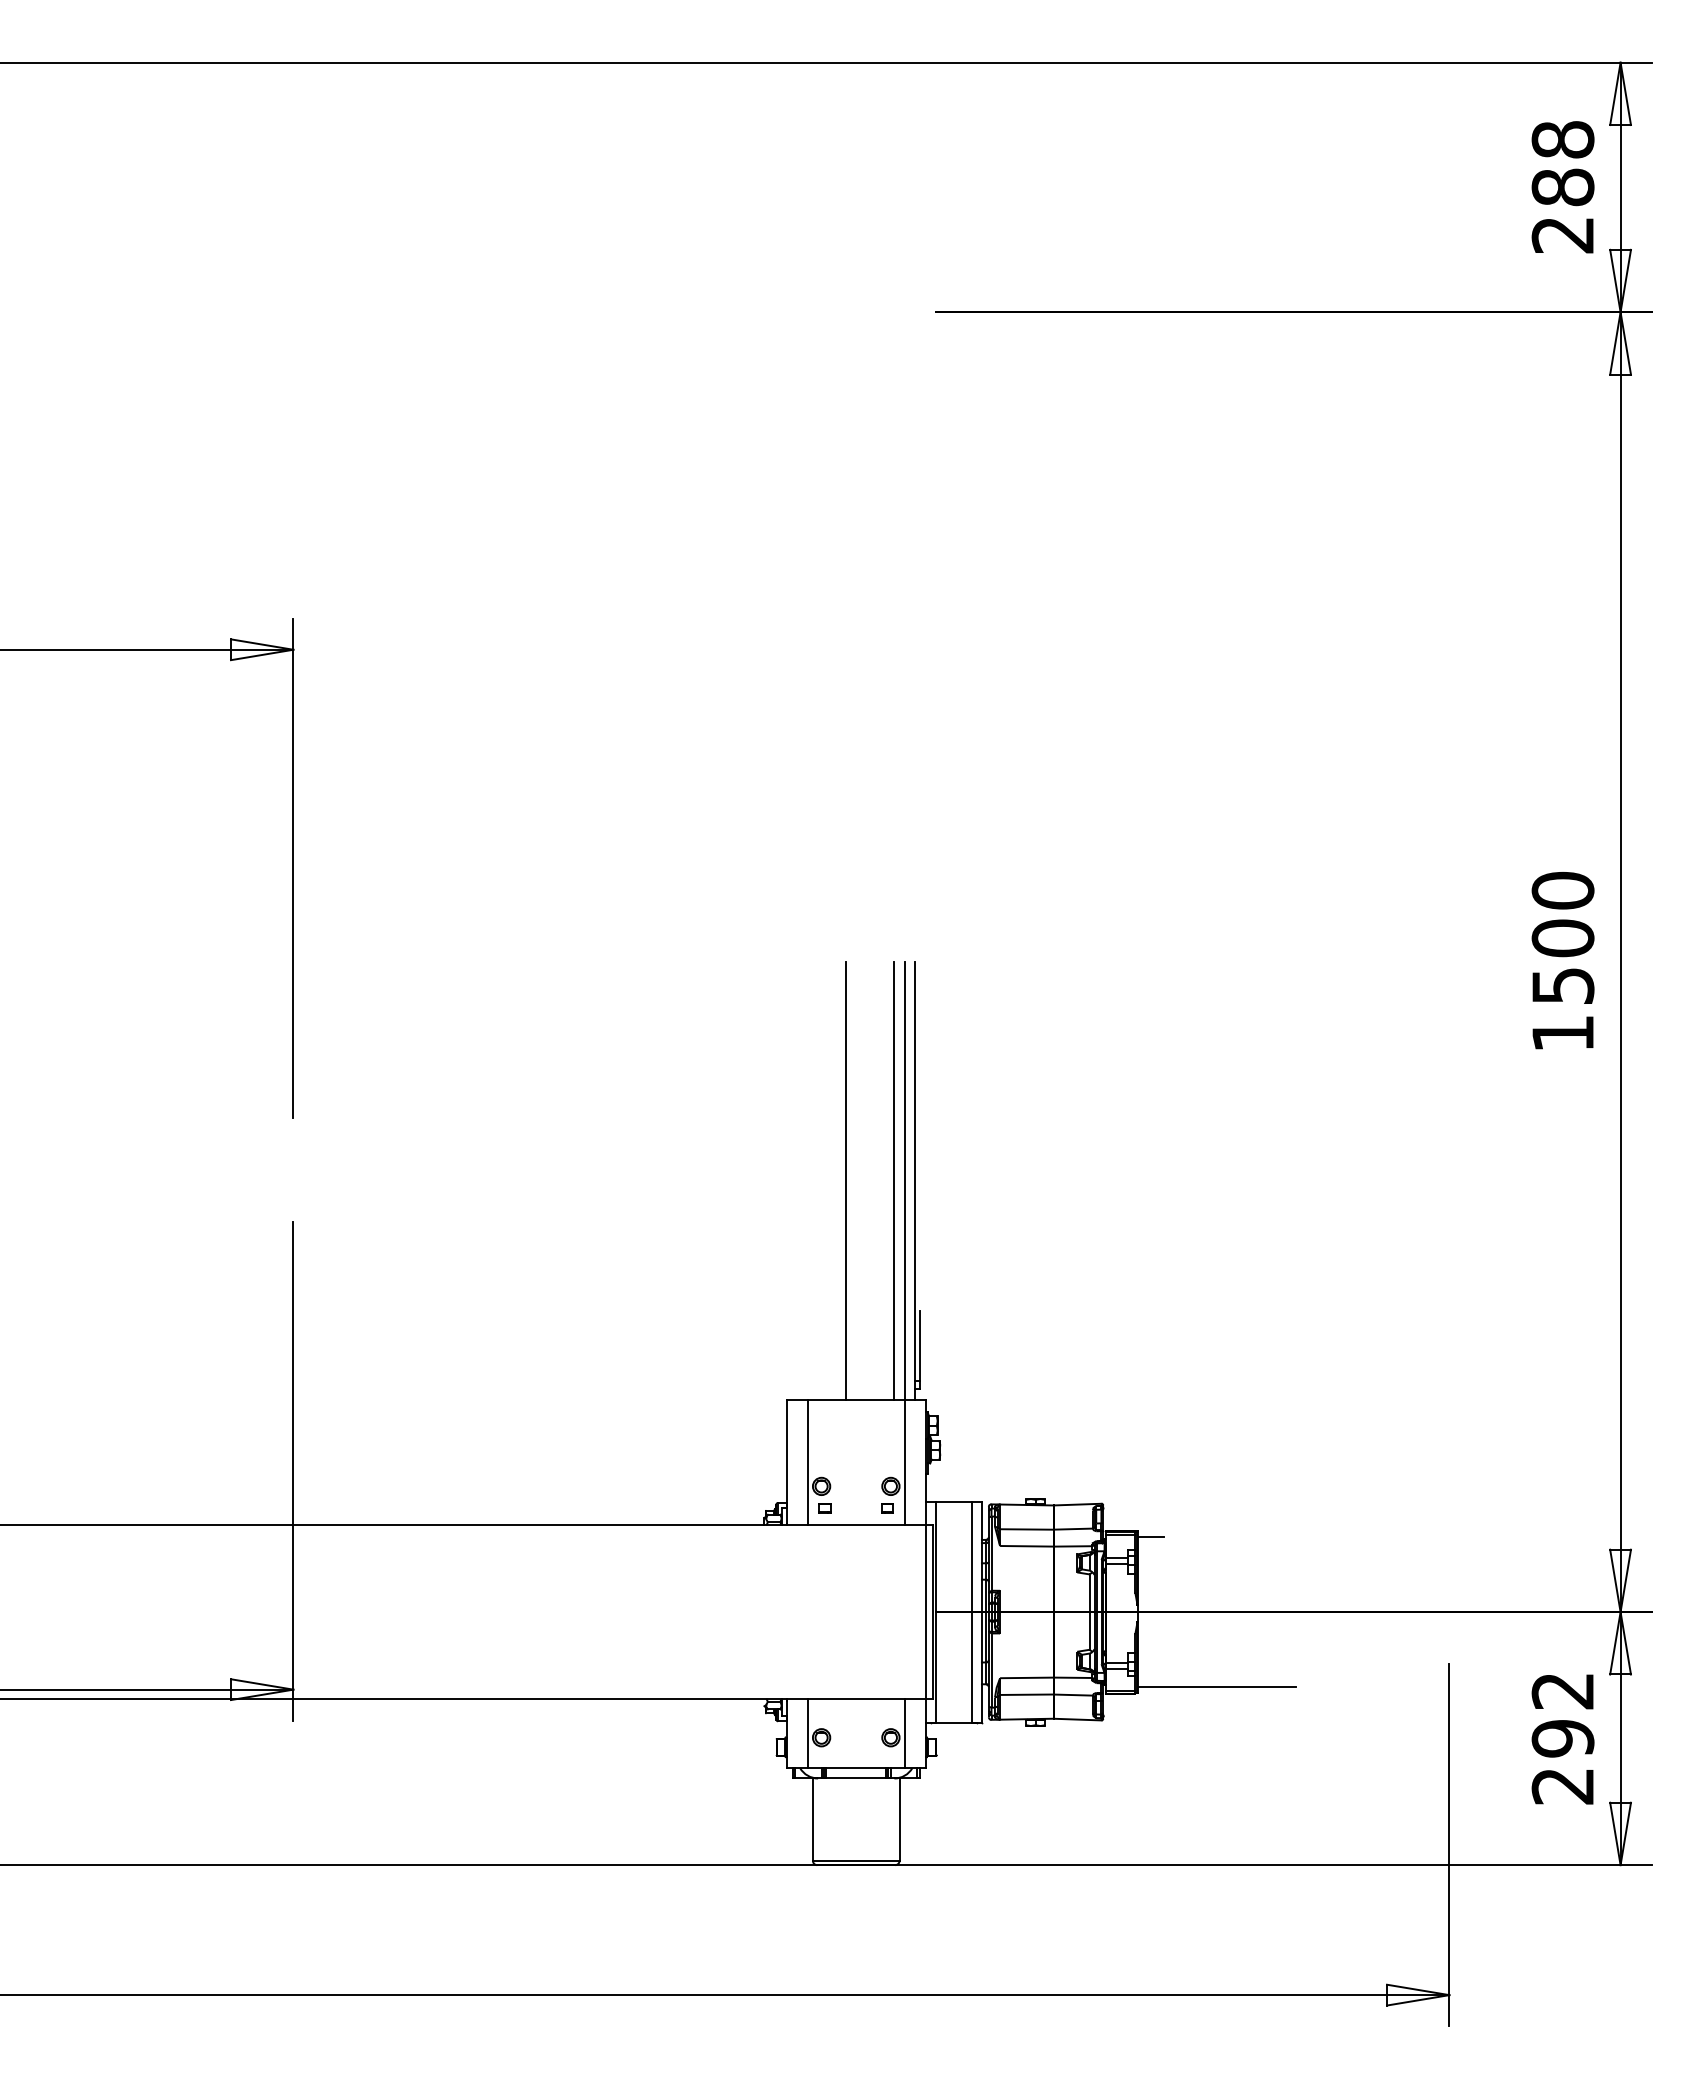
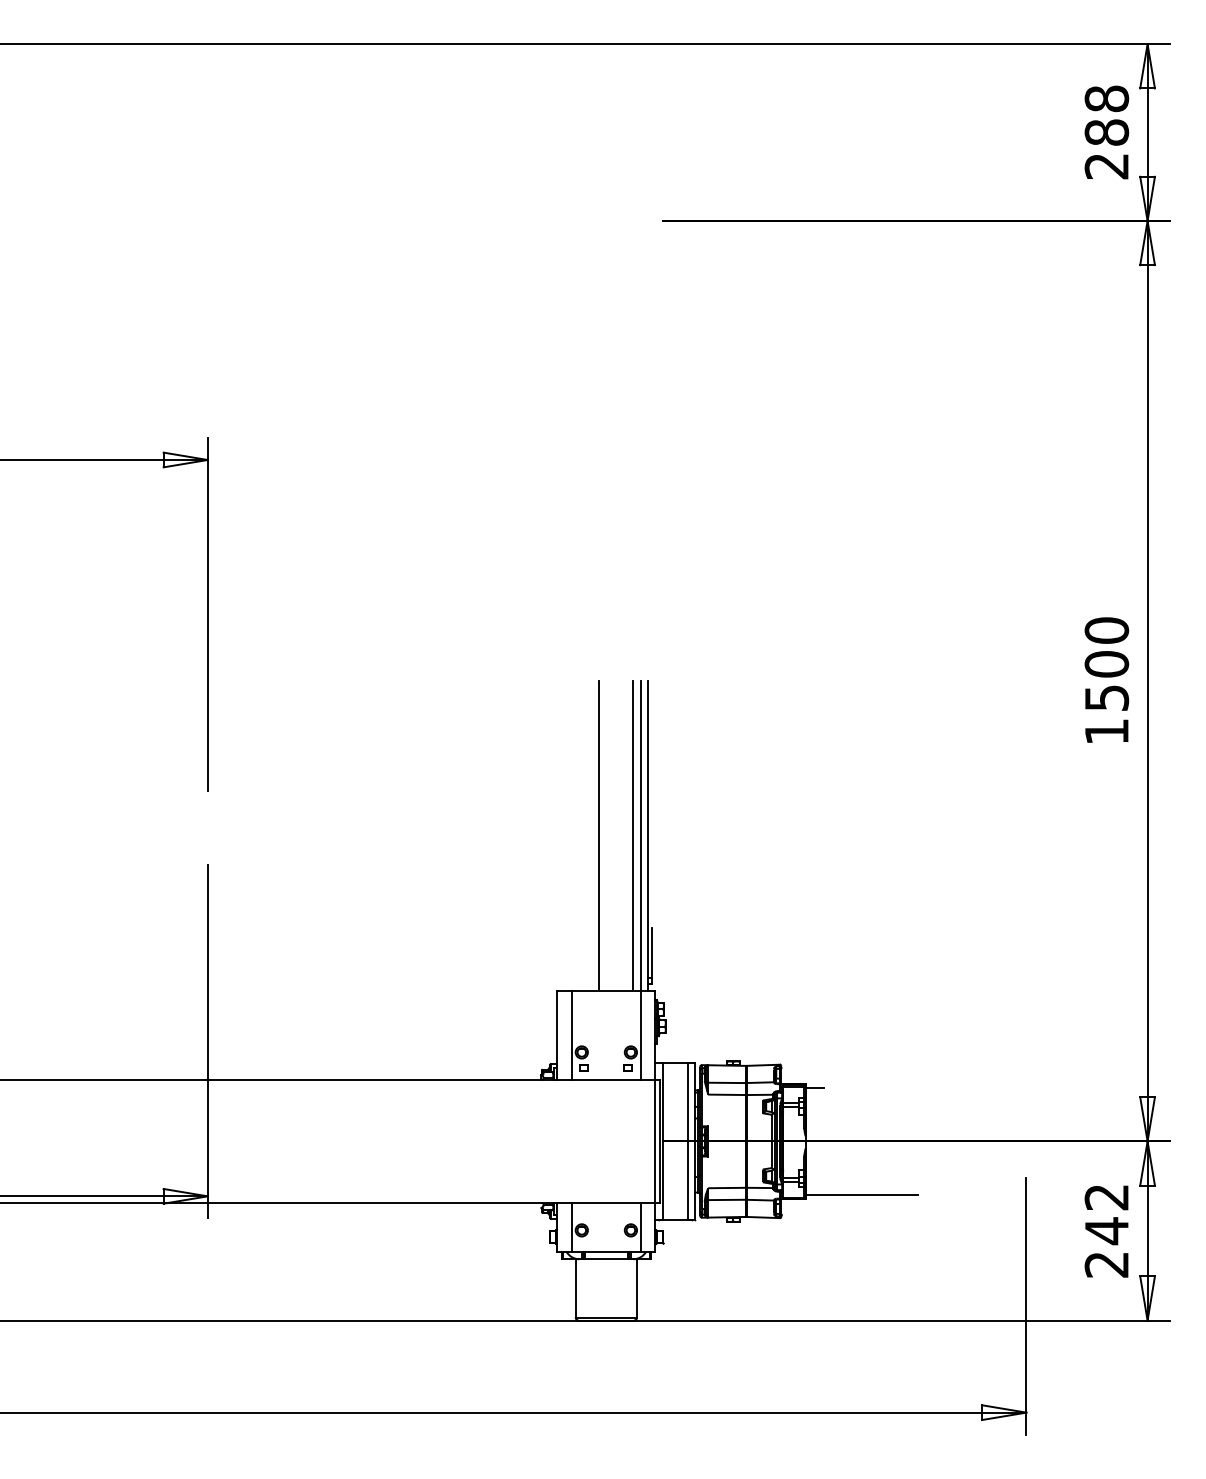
text: (1562, 1738) -> (1106, 1230), 292 -> 242

